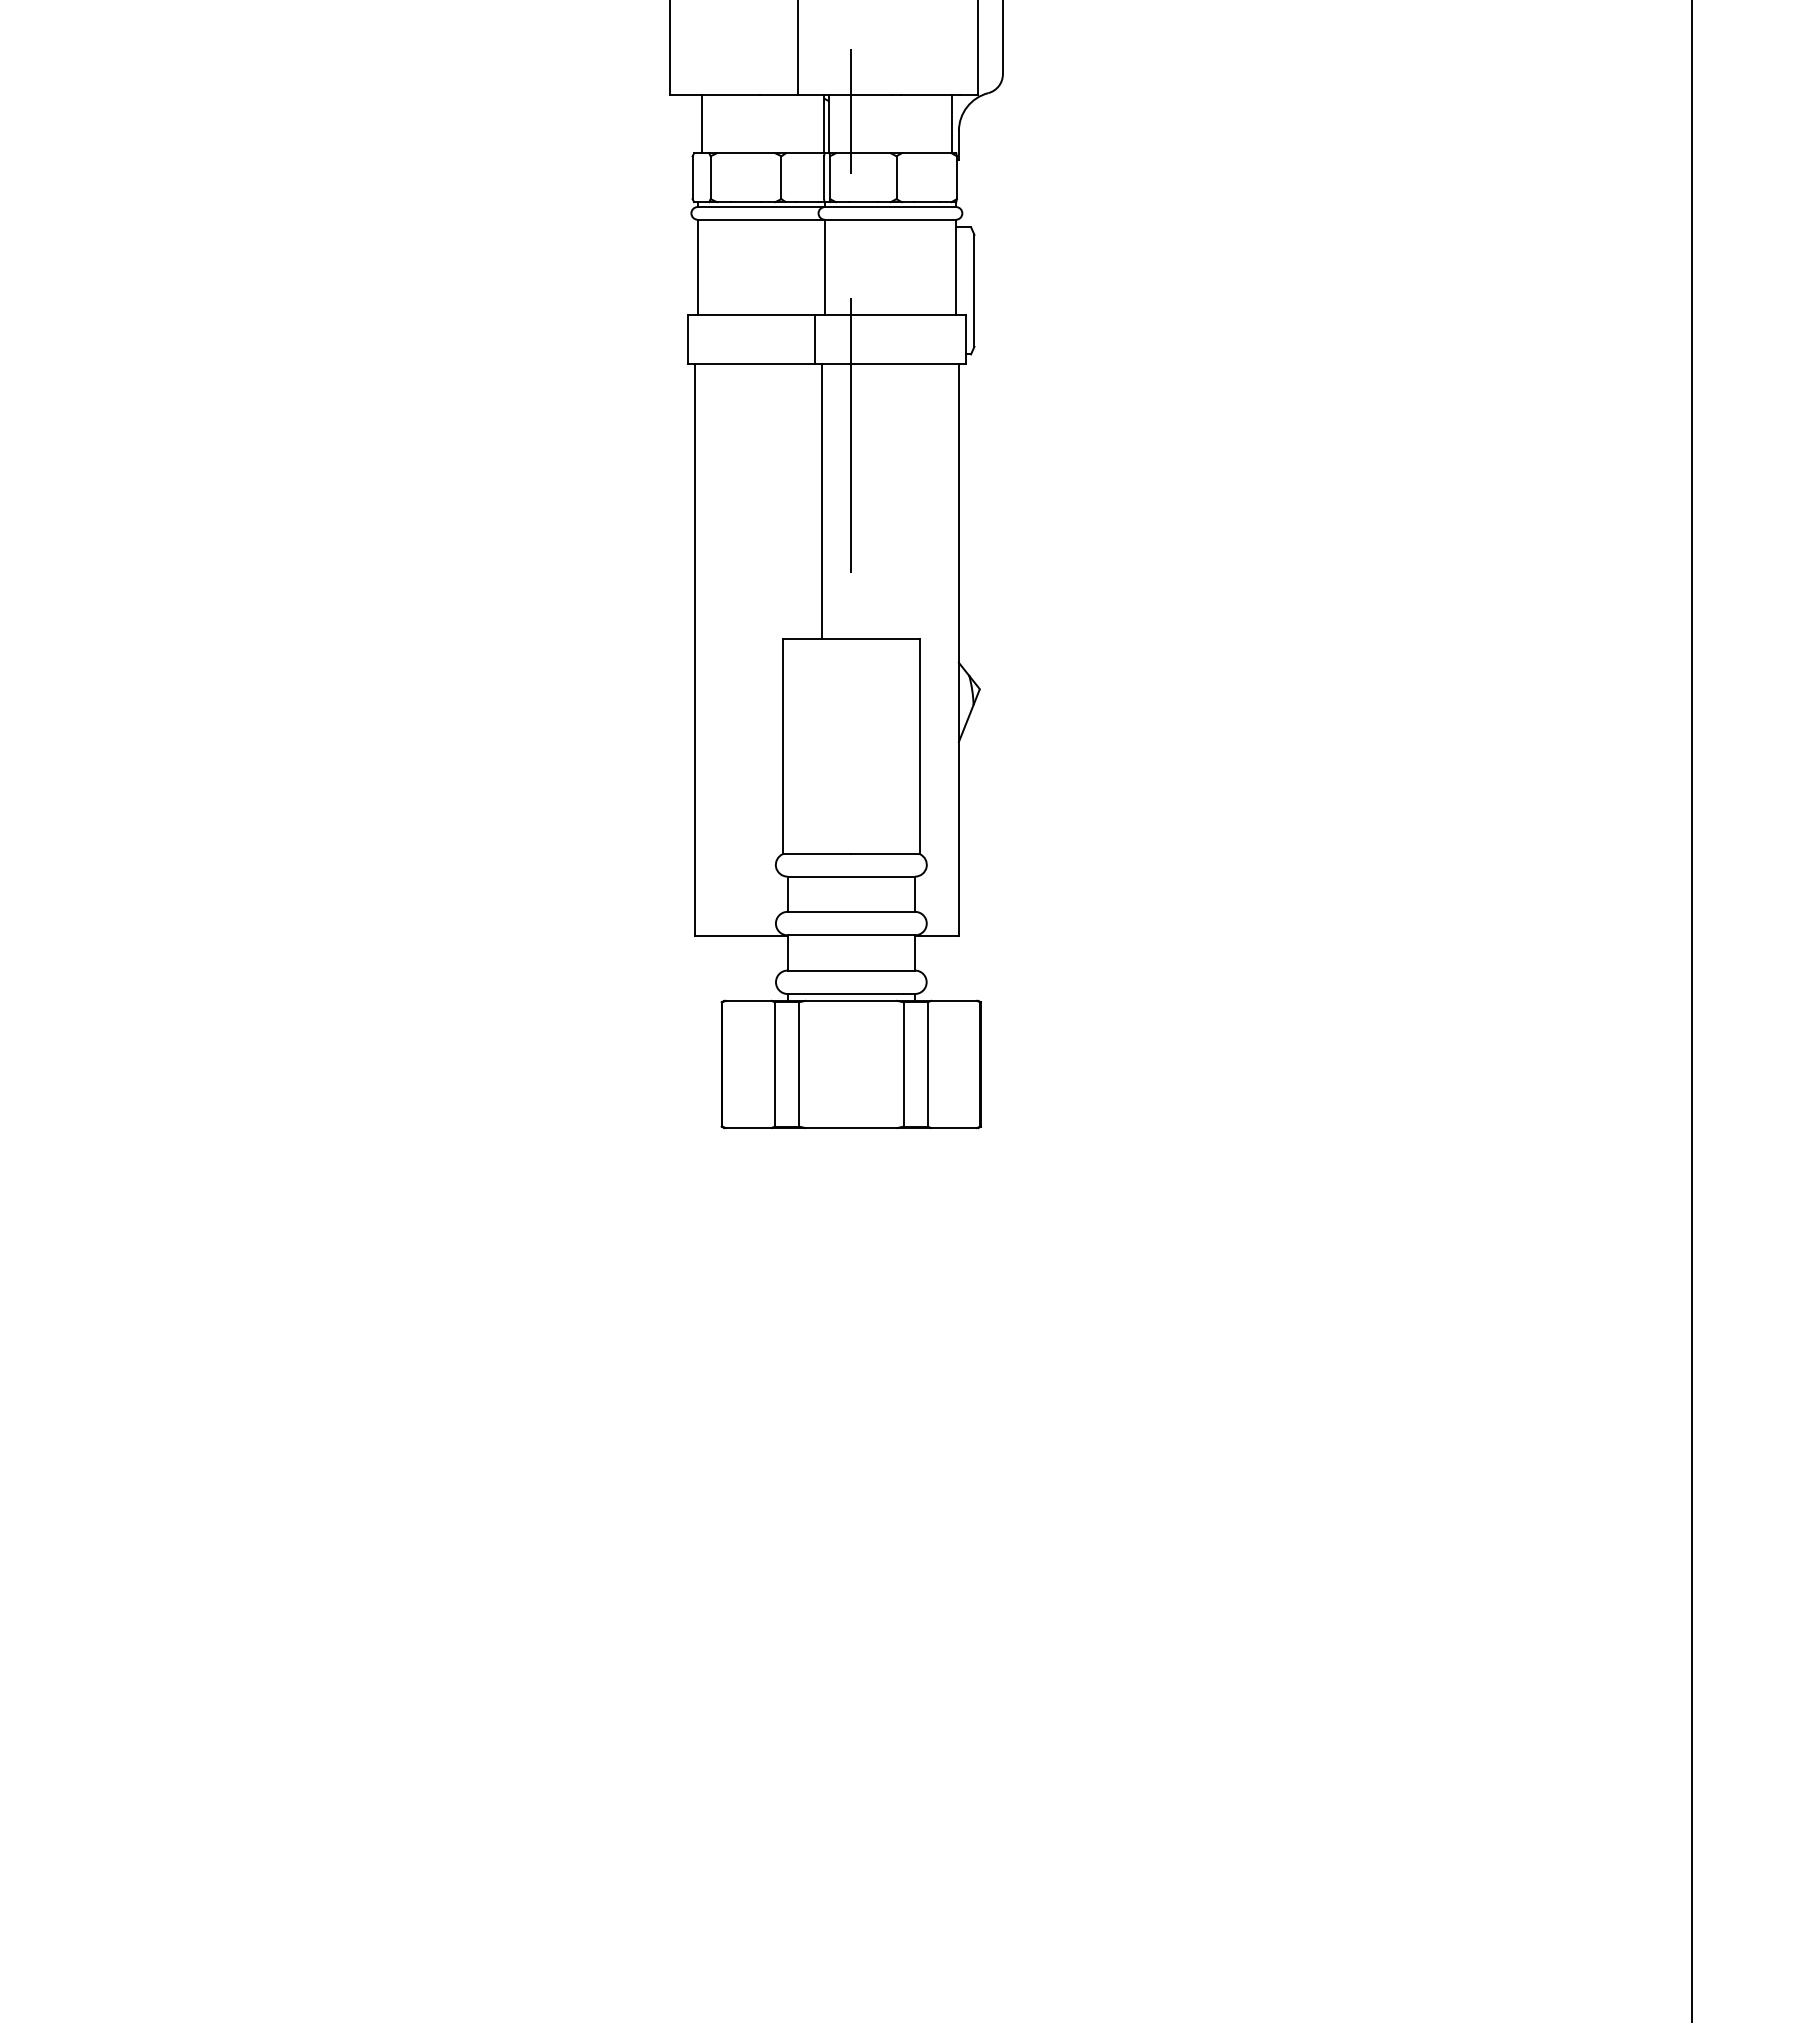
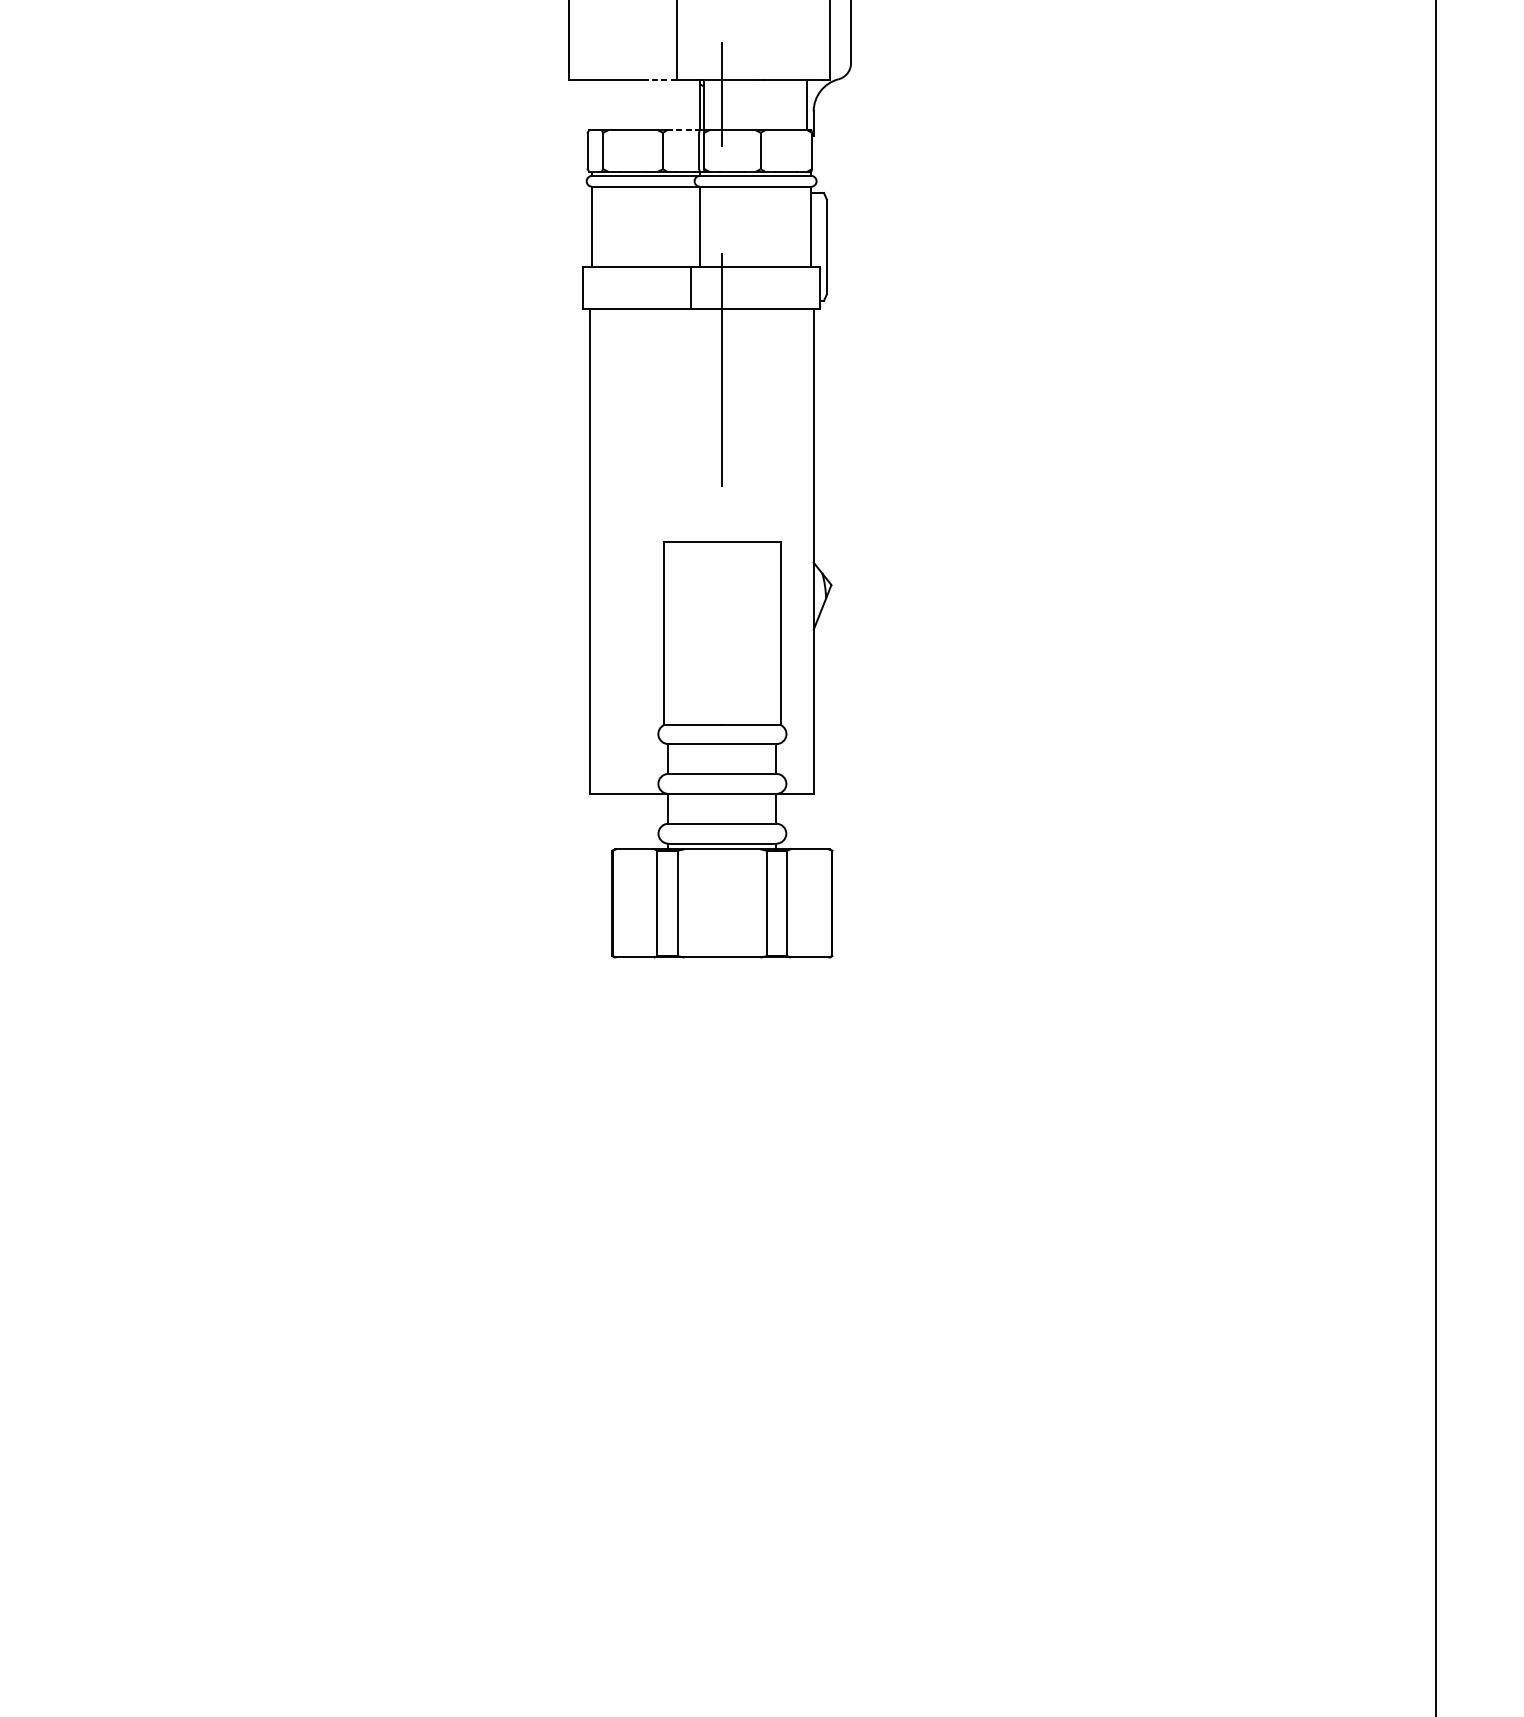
line: (778, 94) -> (660, 80), solid -> dashed
line: (702, 123) -> (596, 105), removed
line: (805, 153) -> (683, 130), solid -> dashed
line: (821, 500) -> (697, 424), removed

